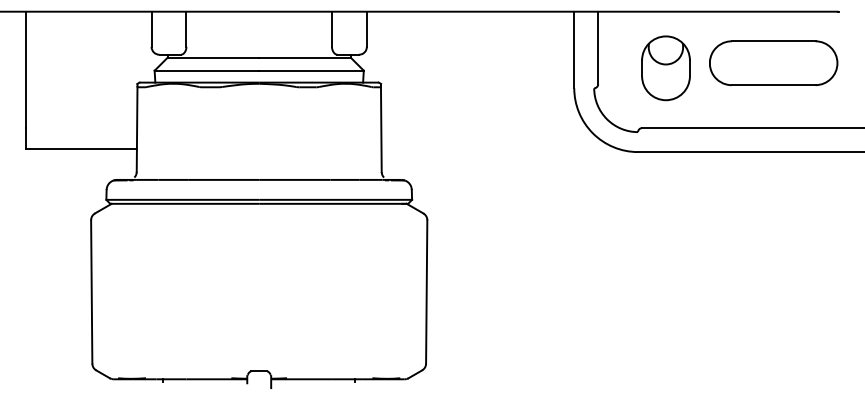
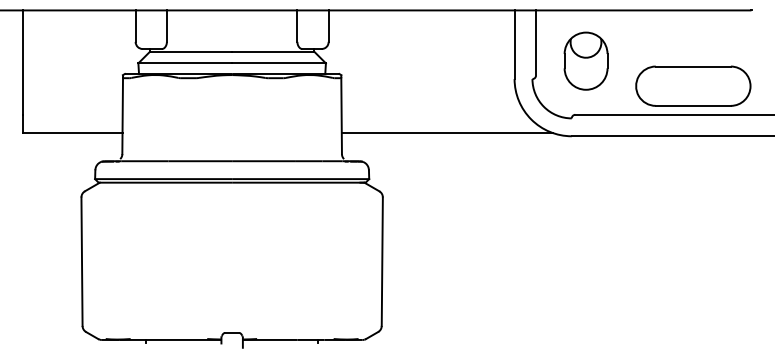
part: (773, 62) -> (693, 85), moved
part: (665, 68) -> (585, 61), moved
line: (499, 148) -> (447, 133), added

